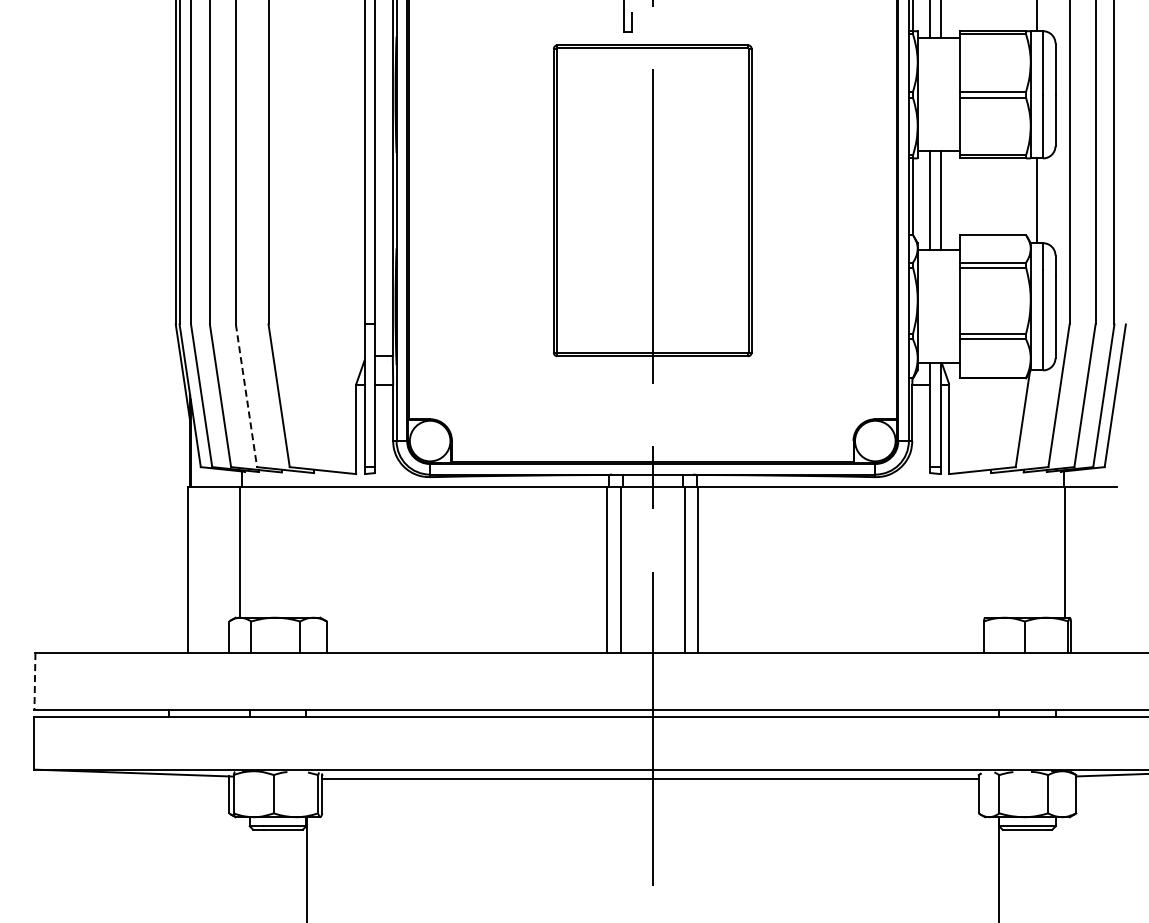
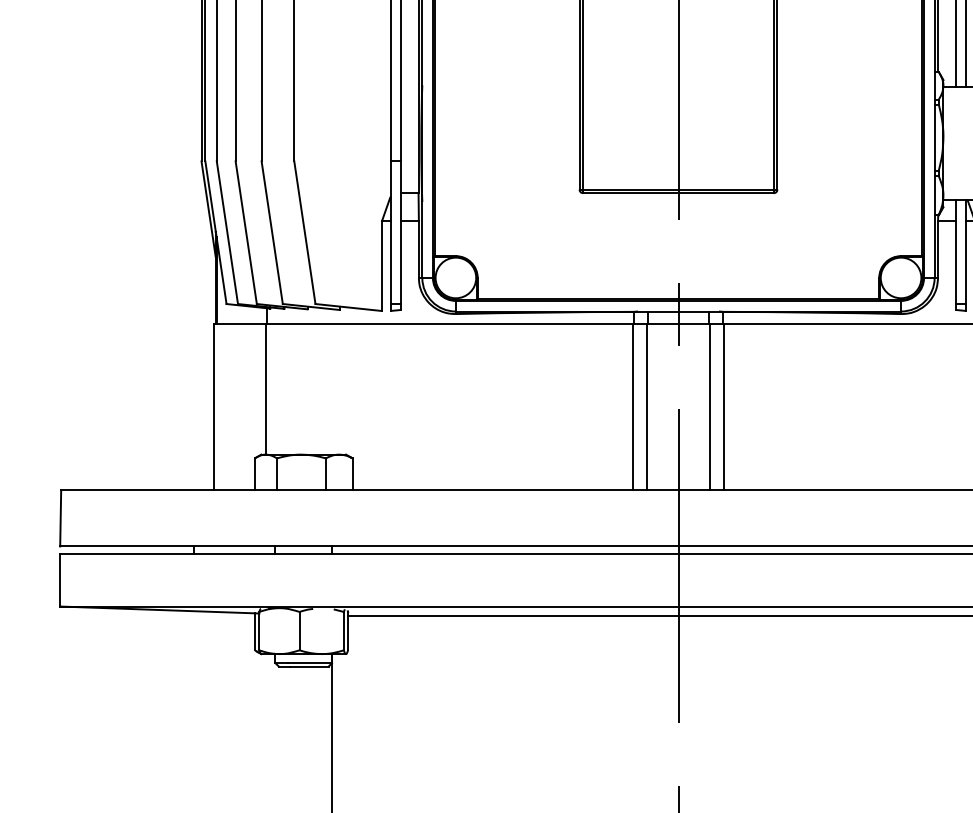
line: (246, 396) -> (272, 233), dashed -> solid
line: (34, 681) -> (60, 518), dashed -> solid

